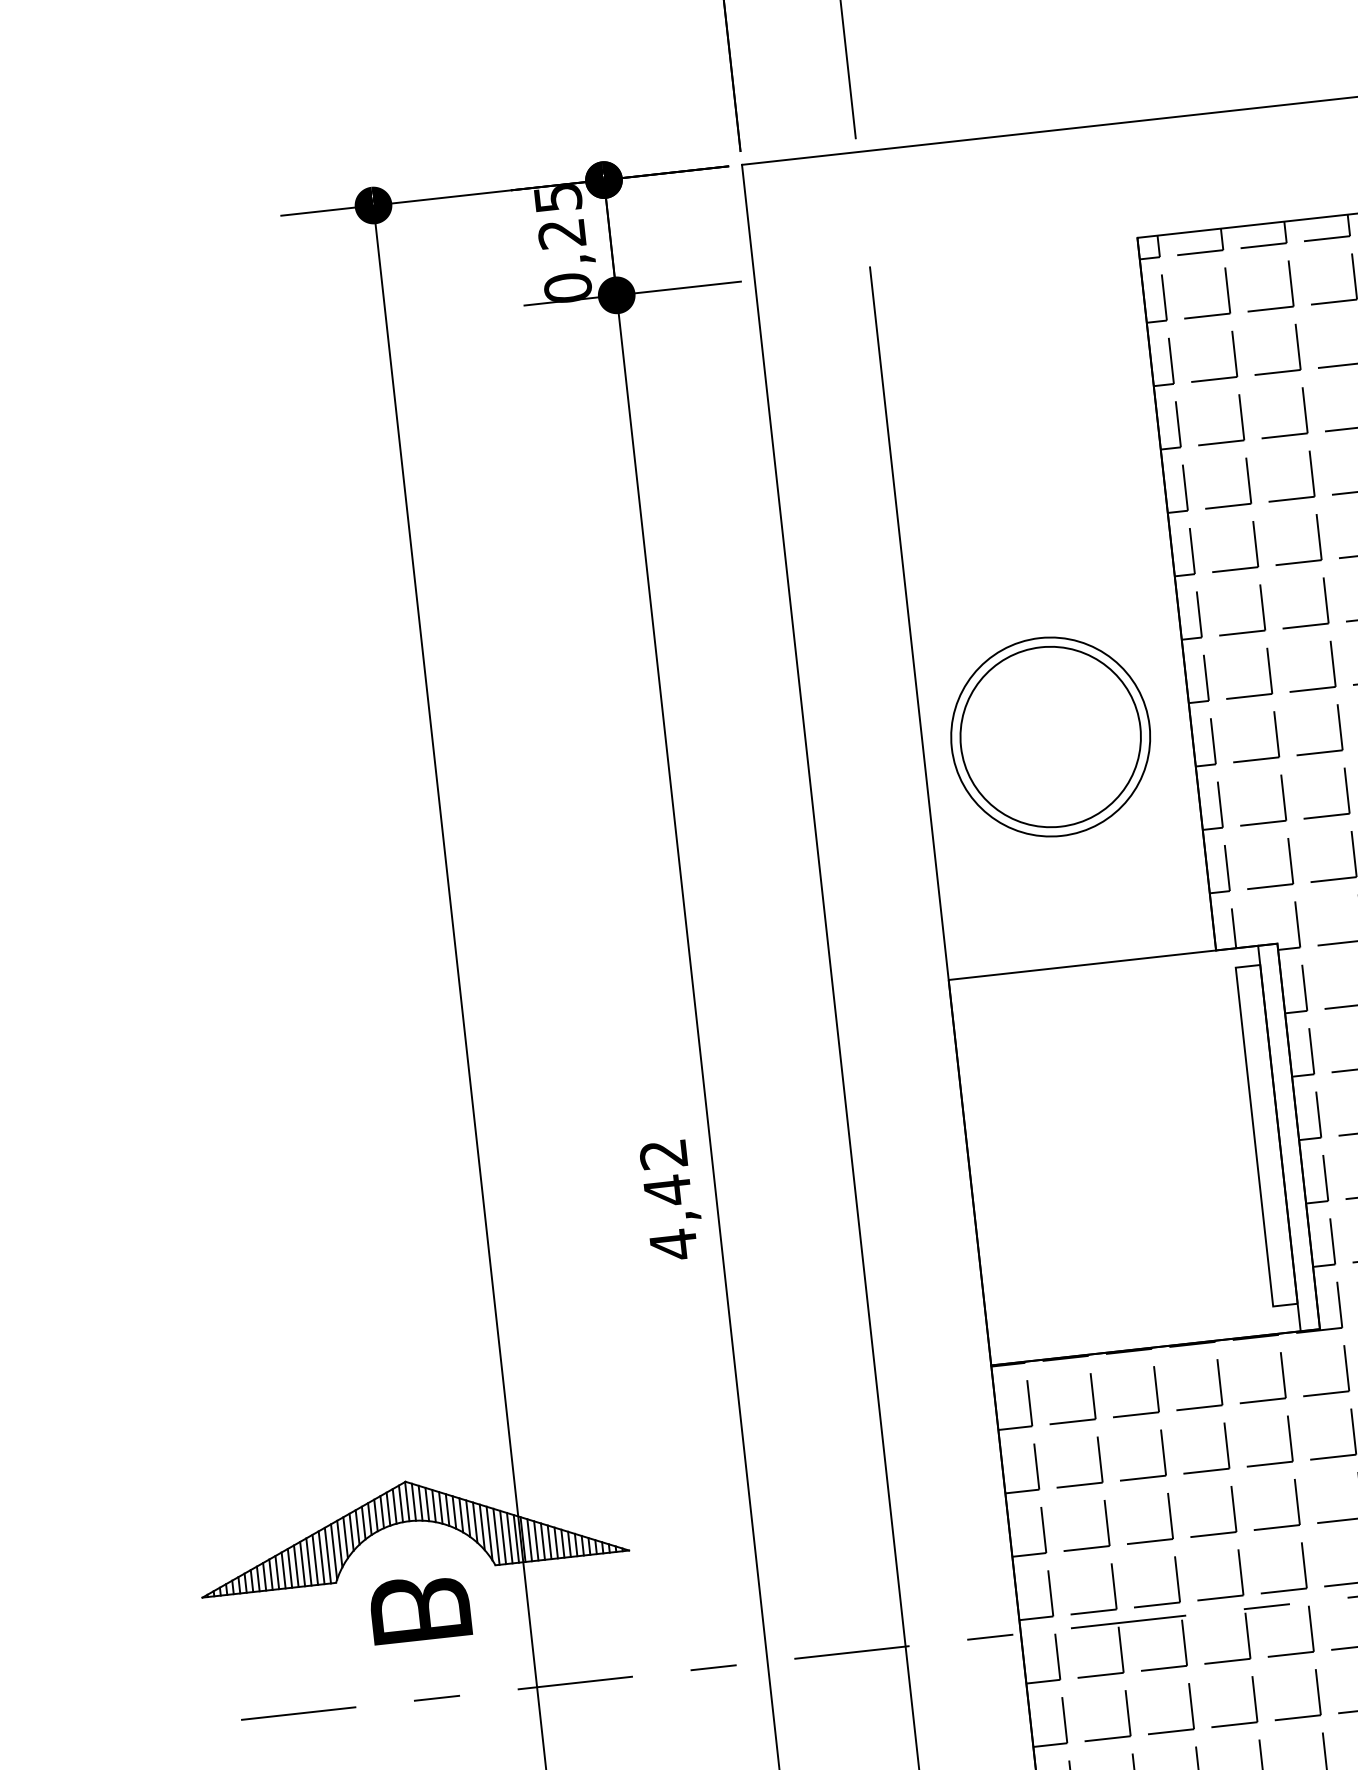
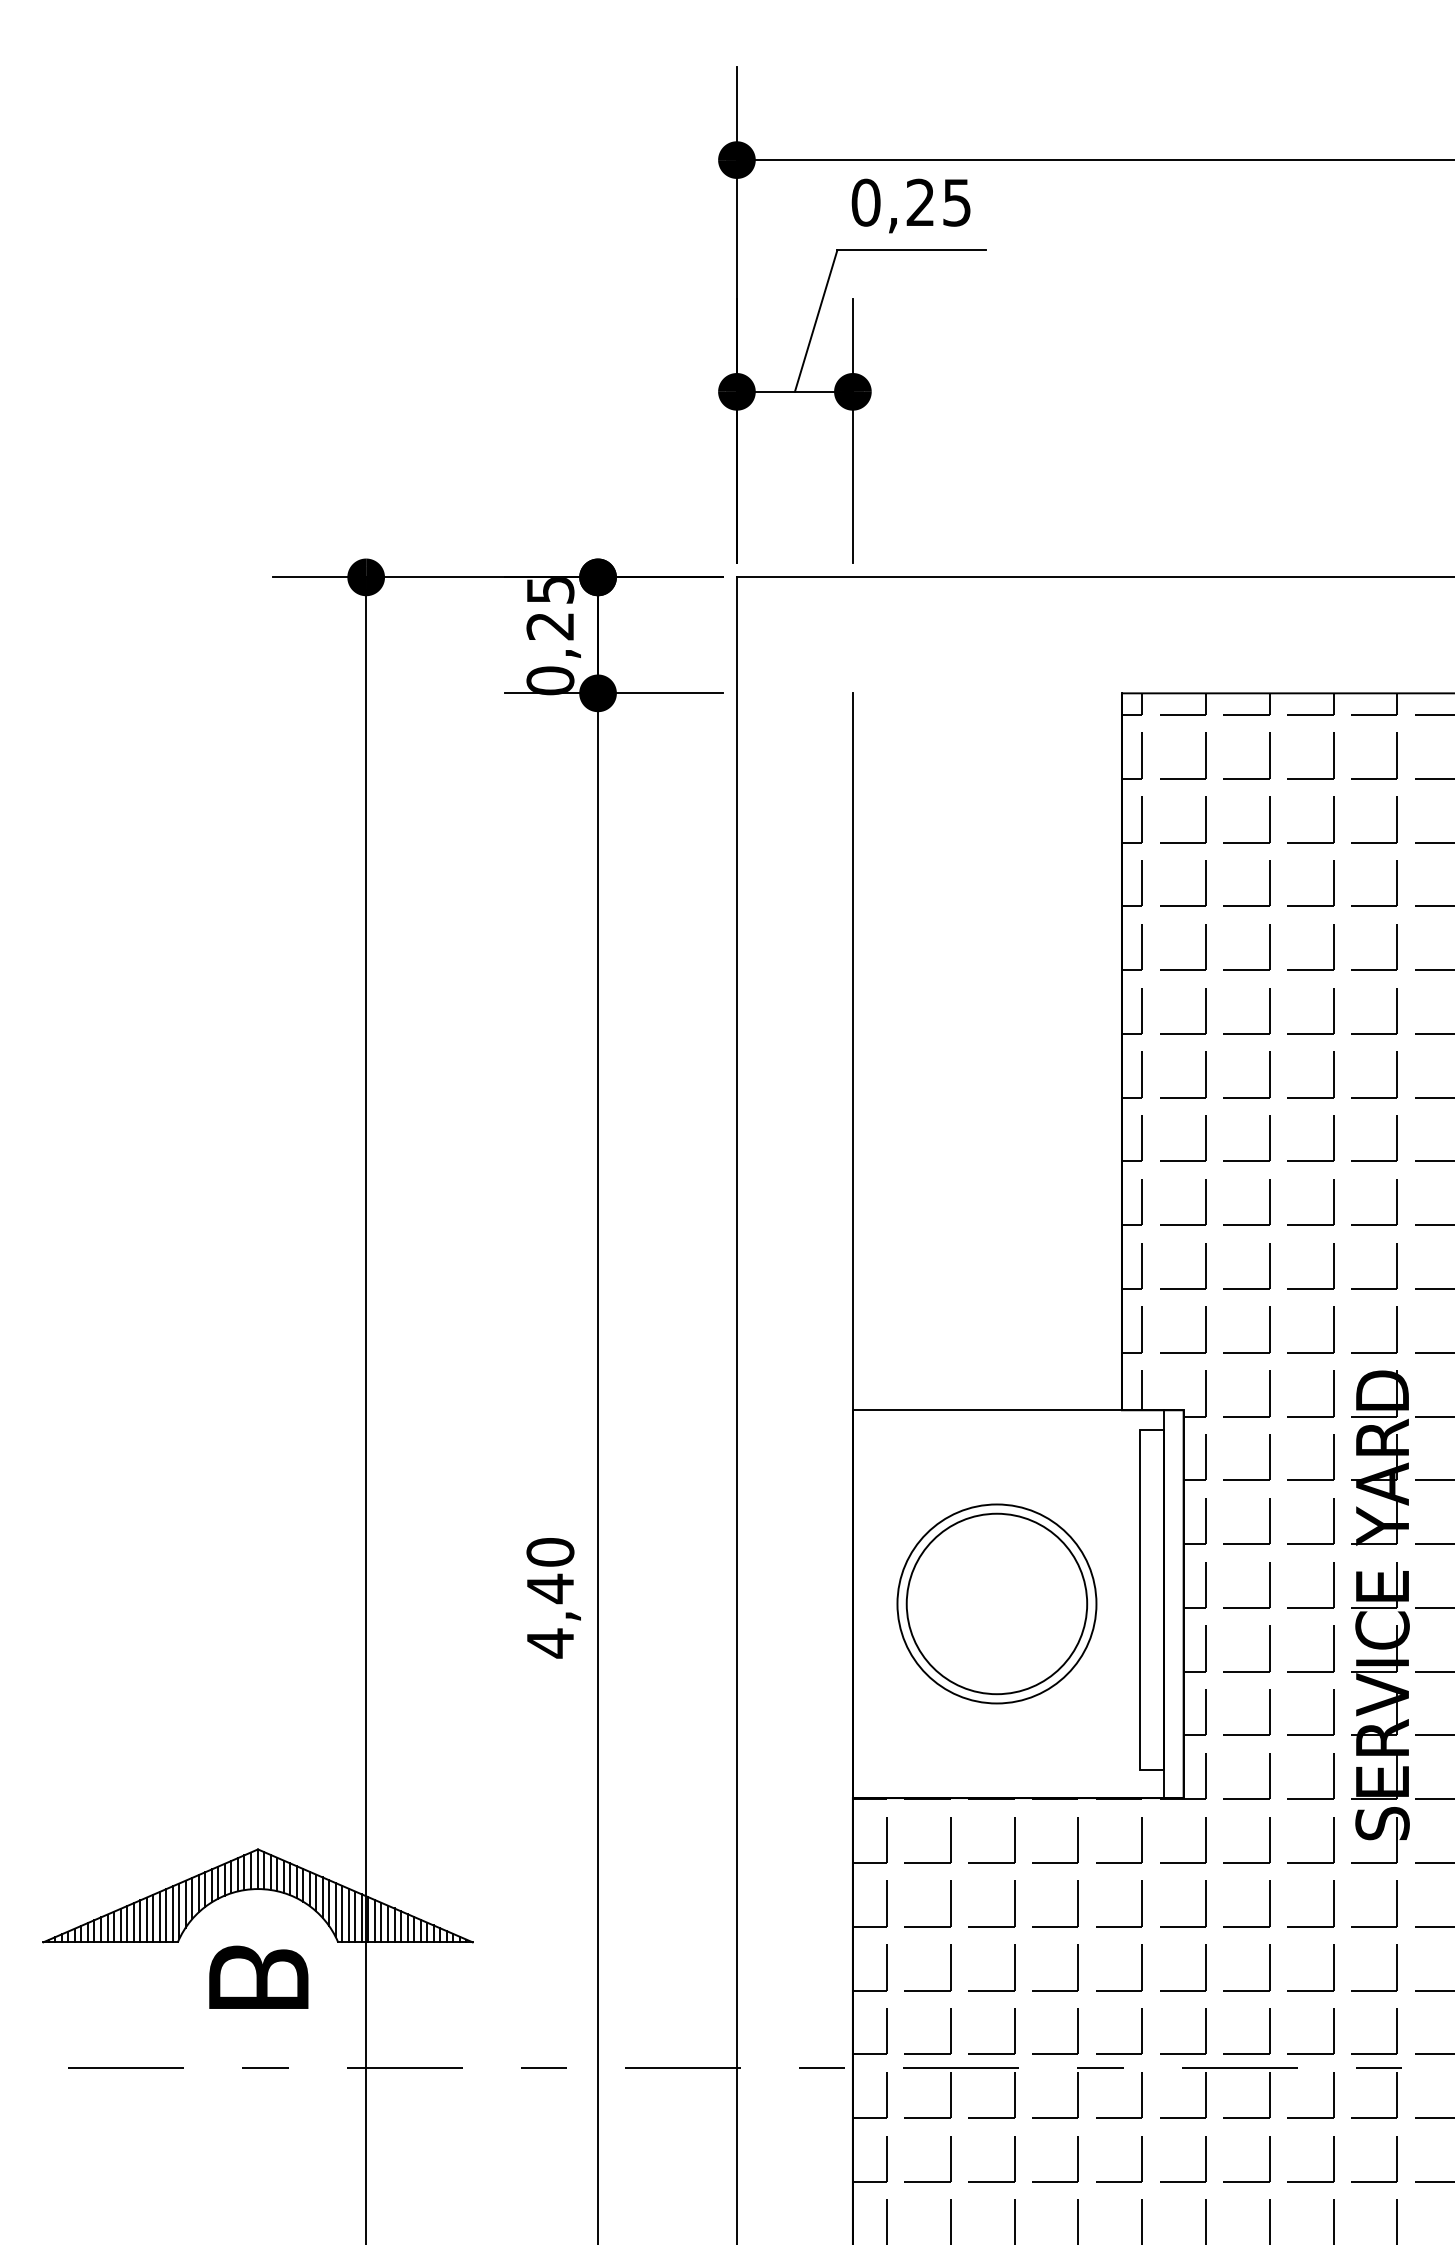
part: (1050, 736) -> (996, 1603), moved
text: (663, 1154) -> (550, 1552), 4,42 -> 4,40

